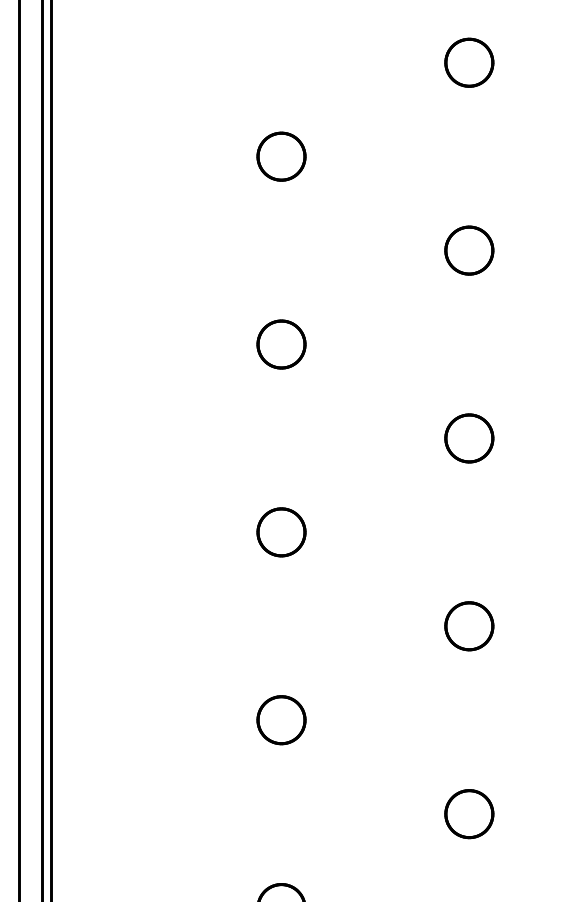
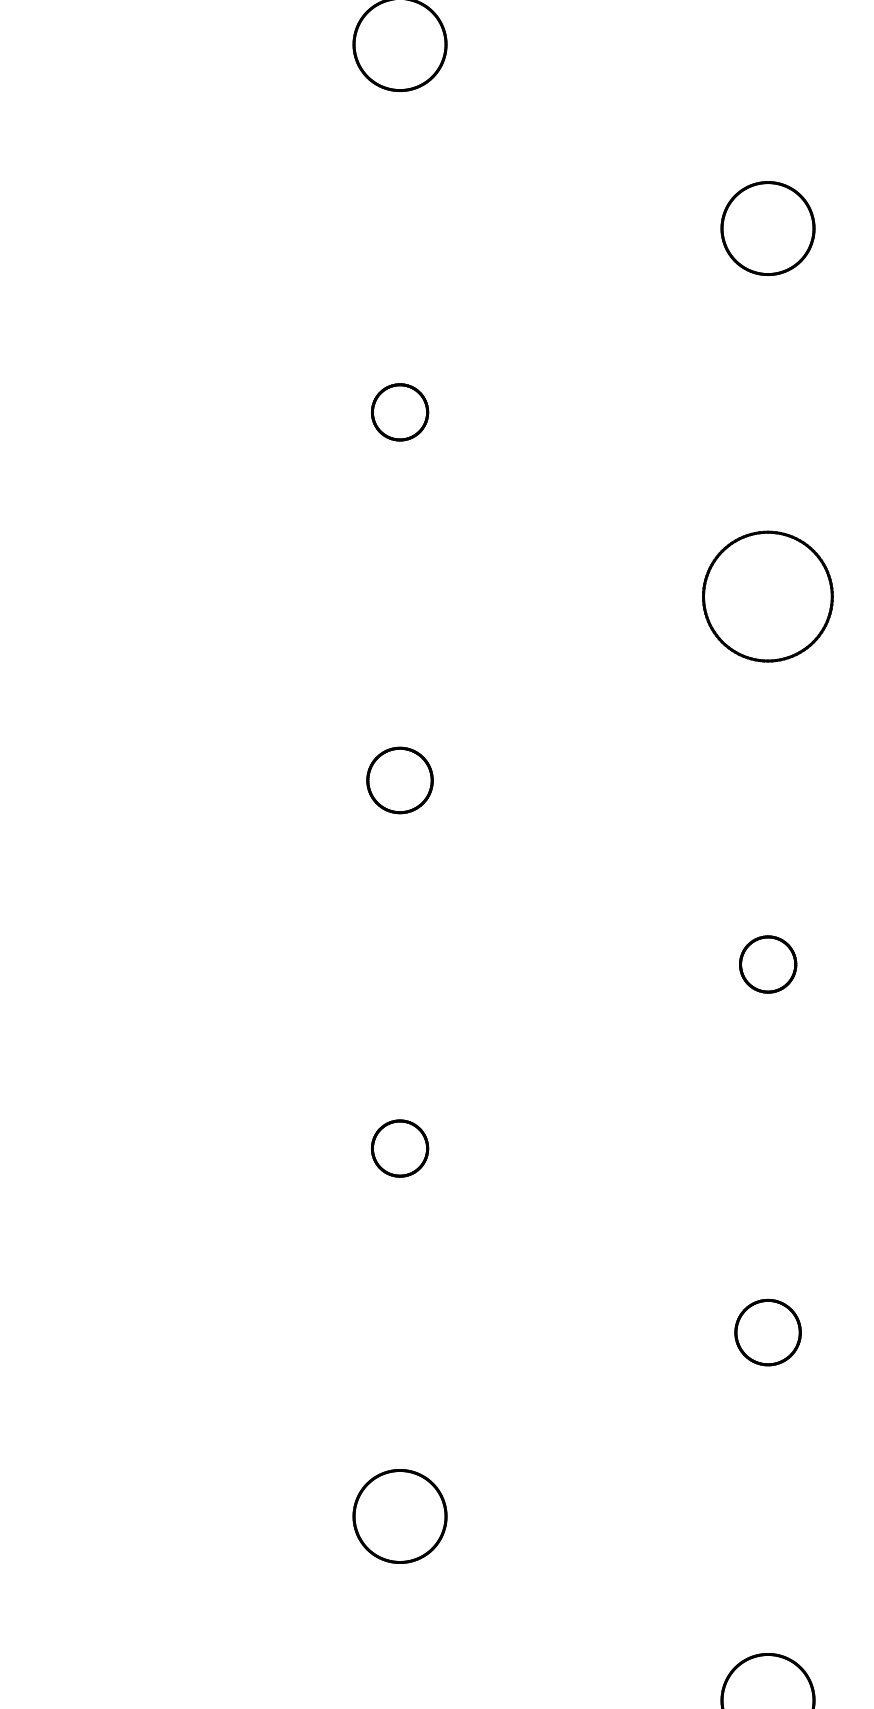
part: (281, 156) -> (400, 412), size x0.6
part: (469, 250) -> (768, 596), size x1.4
part: (281, 344) -> (400, 780), size x0.7
part: (469, 438) -> (768, 964), size x0.6
part: (281, 532) -> (400, 1148), size x0.6
part: (469, 626) -> (768, 1332), size x0.7

